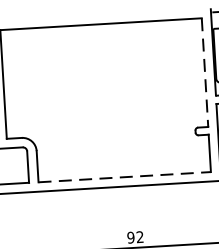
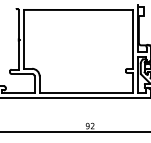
line: (205, 72) -> (133, 39), dashed -> solid
line: (125, 177) -> (86, 93), dashed -> solid

